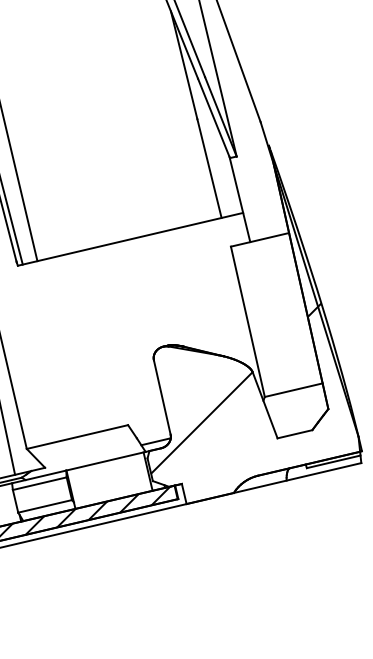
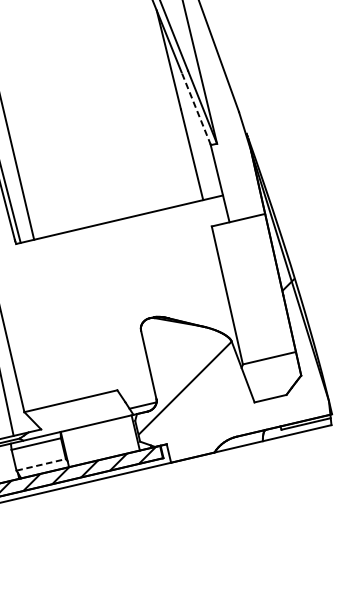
line: (214, 118) -> (196, 108), solid -> dashed
line: (45, 506) -> (41, 464), solid -> dashed

